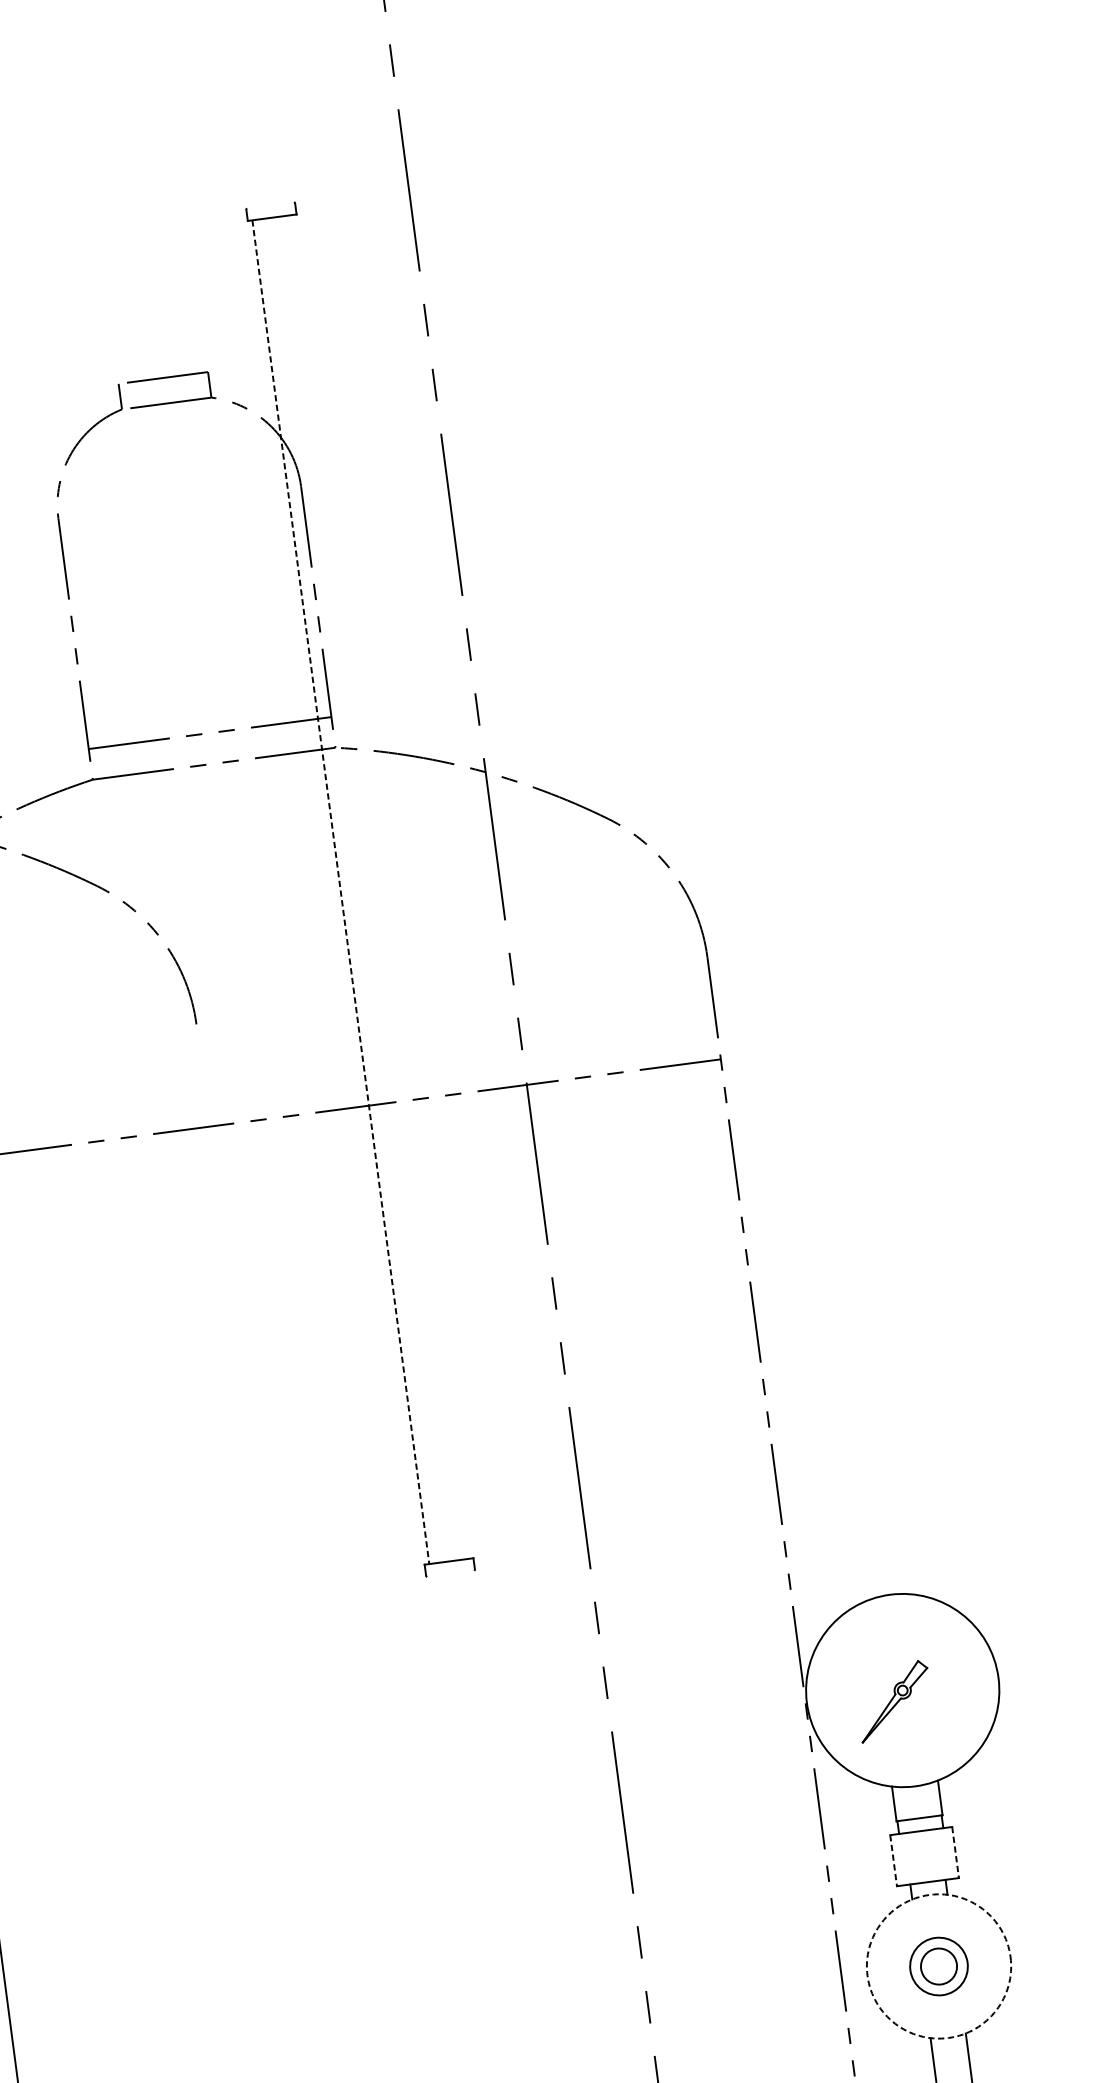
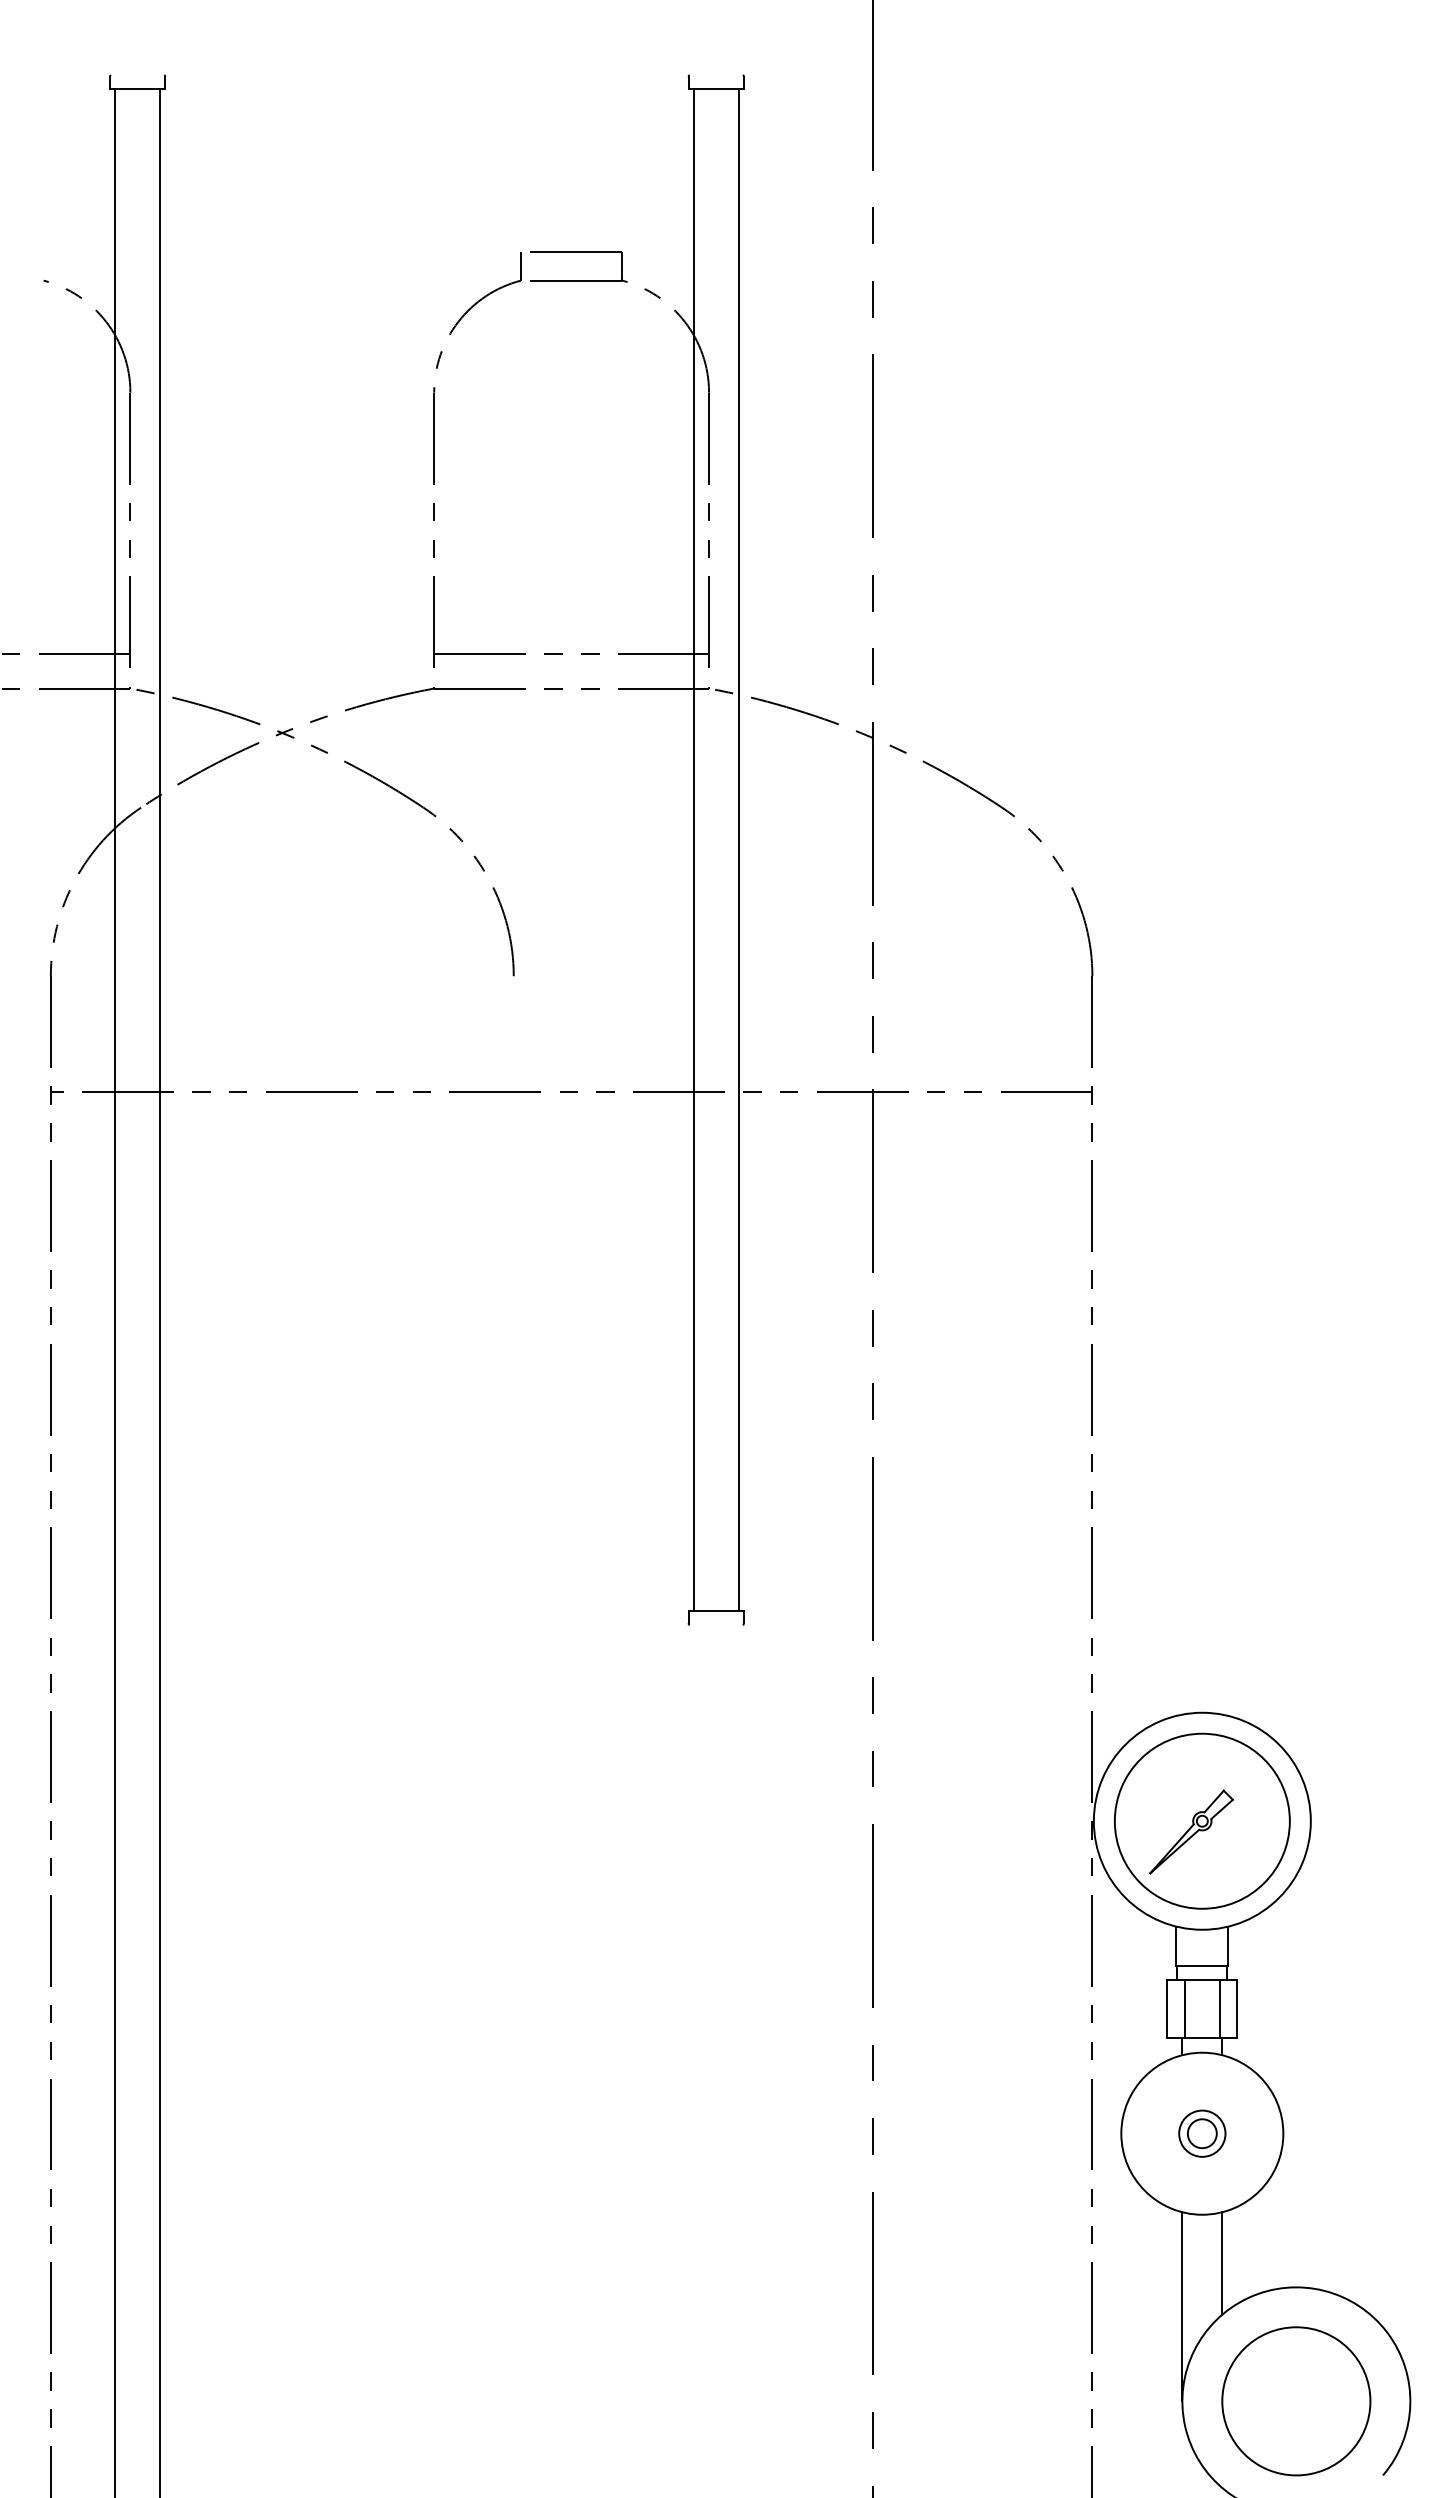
line: (380, 887) -> (738, 850), added
line: (340, 892) -> (693, 850), dashed -> solid
circle: (902, 1689) -> (1202, 1820), added
line: (955, 1852) -> (1237, 2009), dashed -> solid
line: (939, 1854) -> (1219, 2009), added
line: (908, 1858) -> (1184, 2009), added
line: (893, 1860) -> (1167, 2009), dashed -> solid
circle: (939, 1966) -> (1202, 2133), dashed -> solid
part: (939, 1966) -> (1202, 2133), size x0.71

